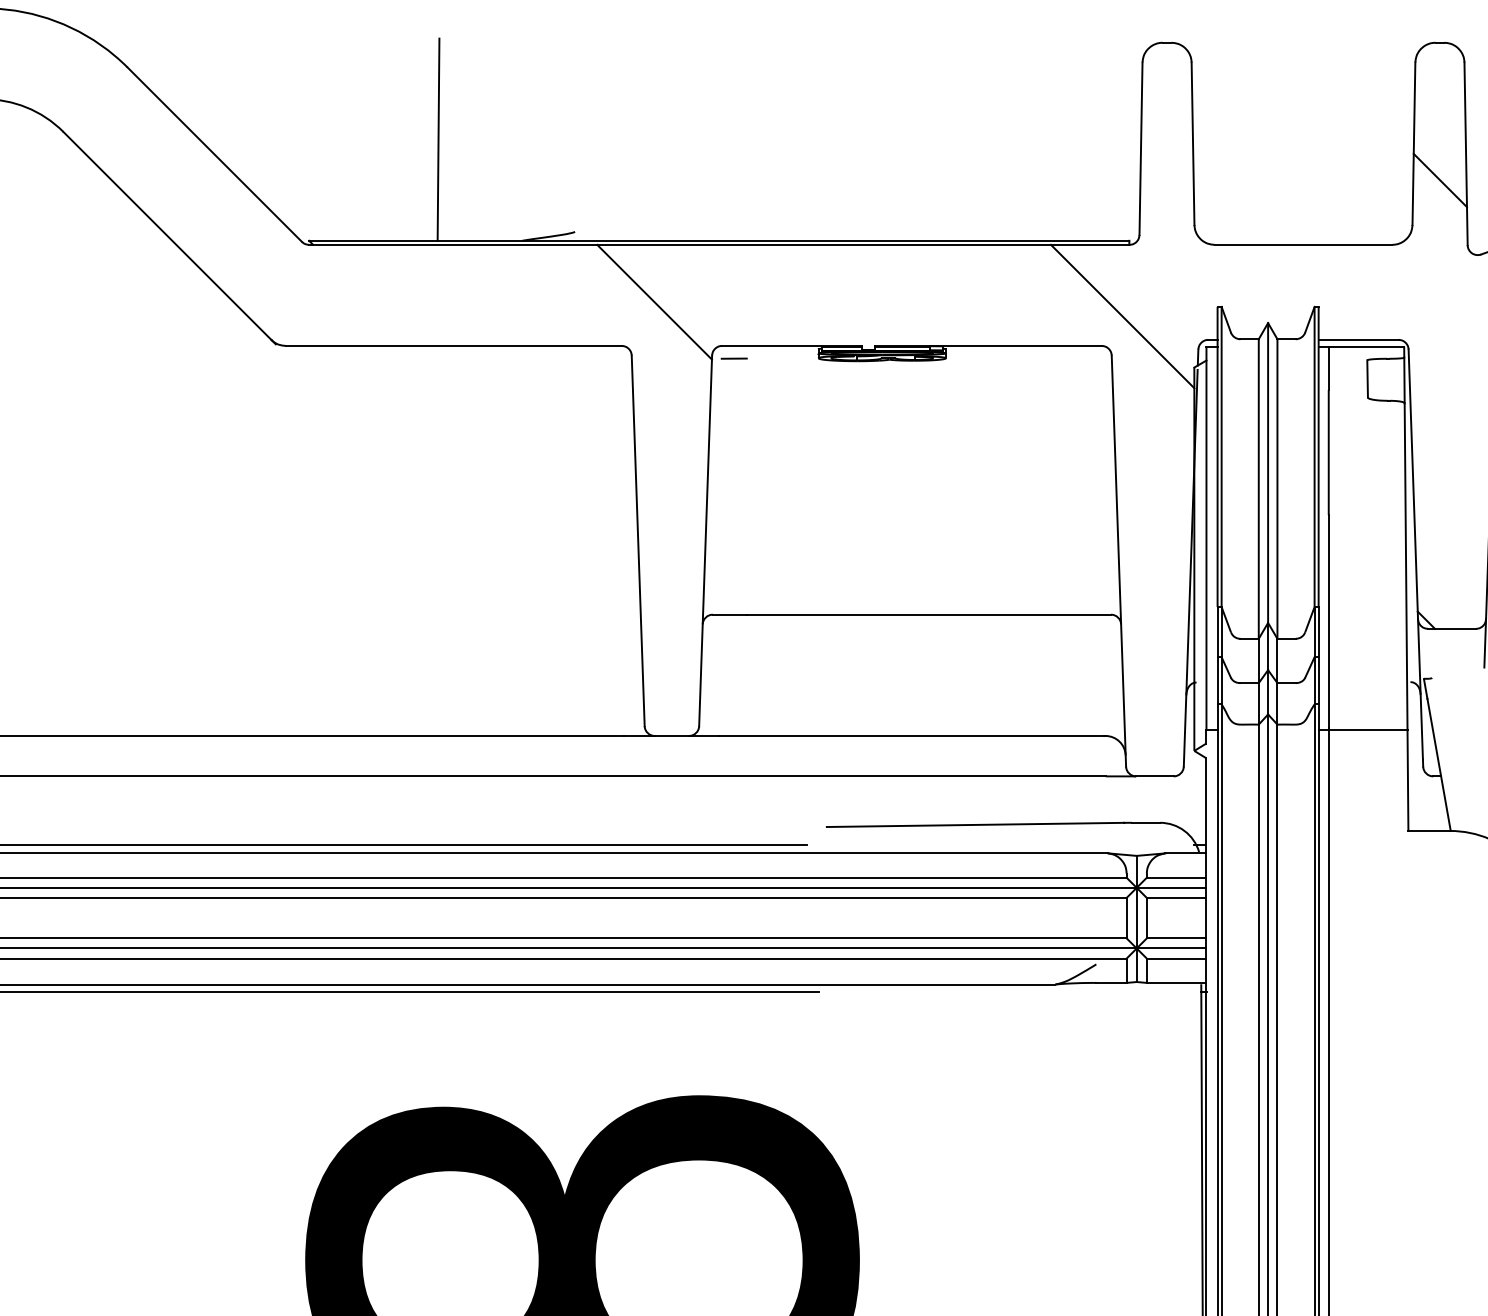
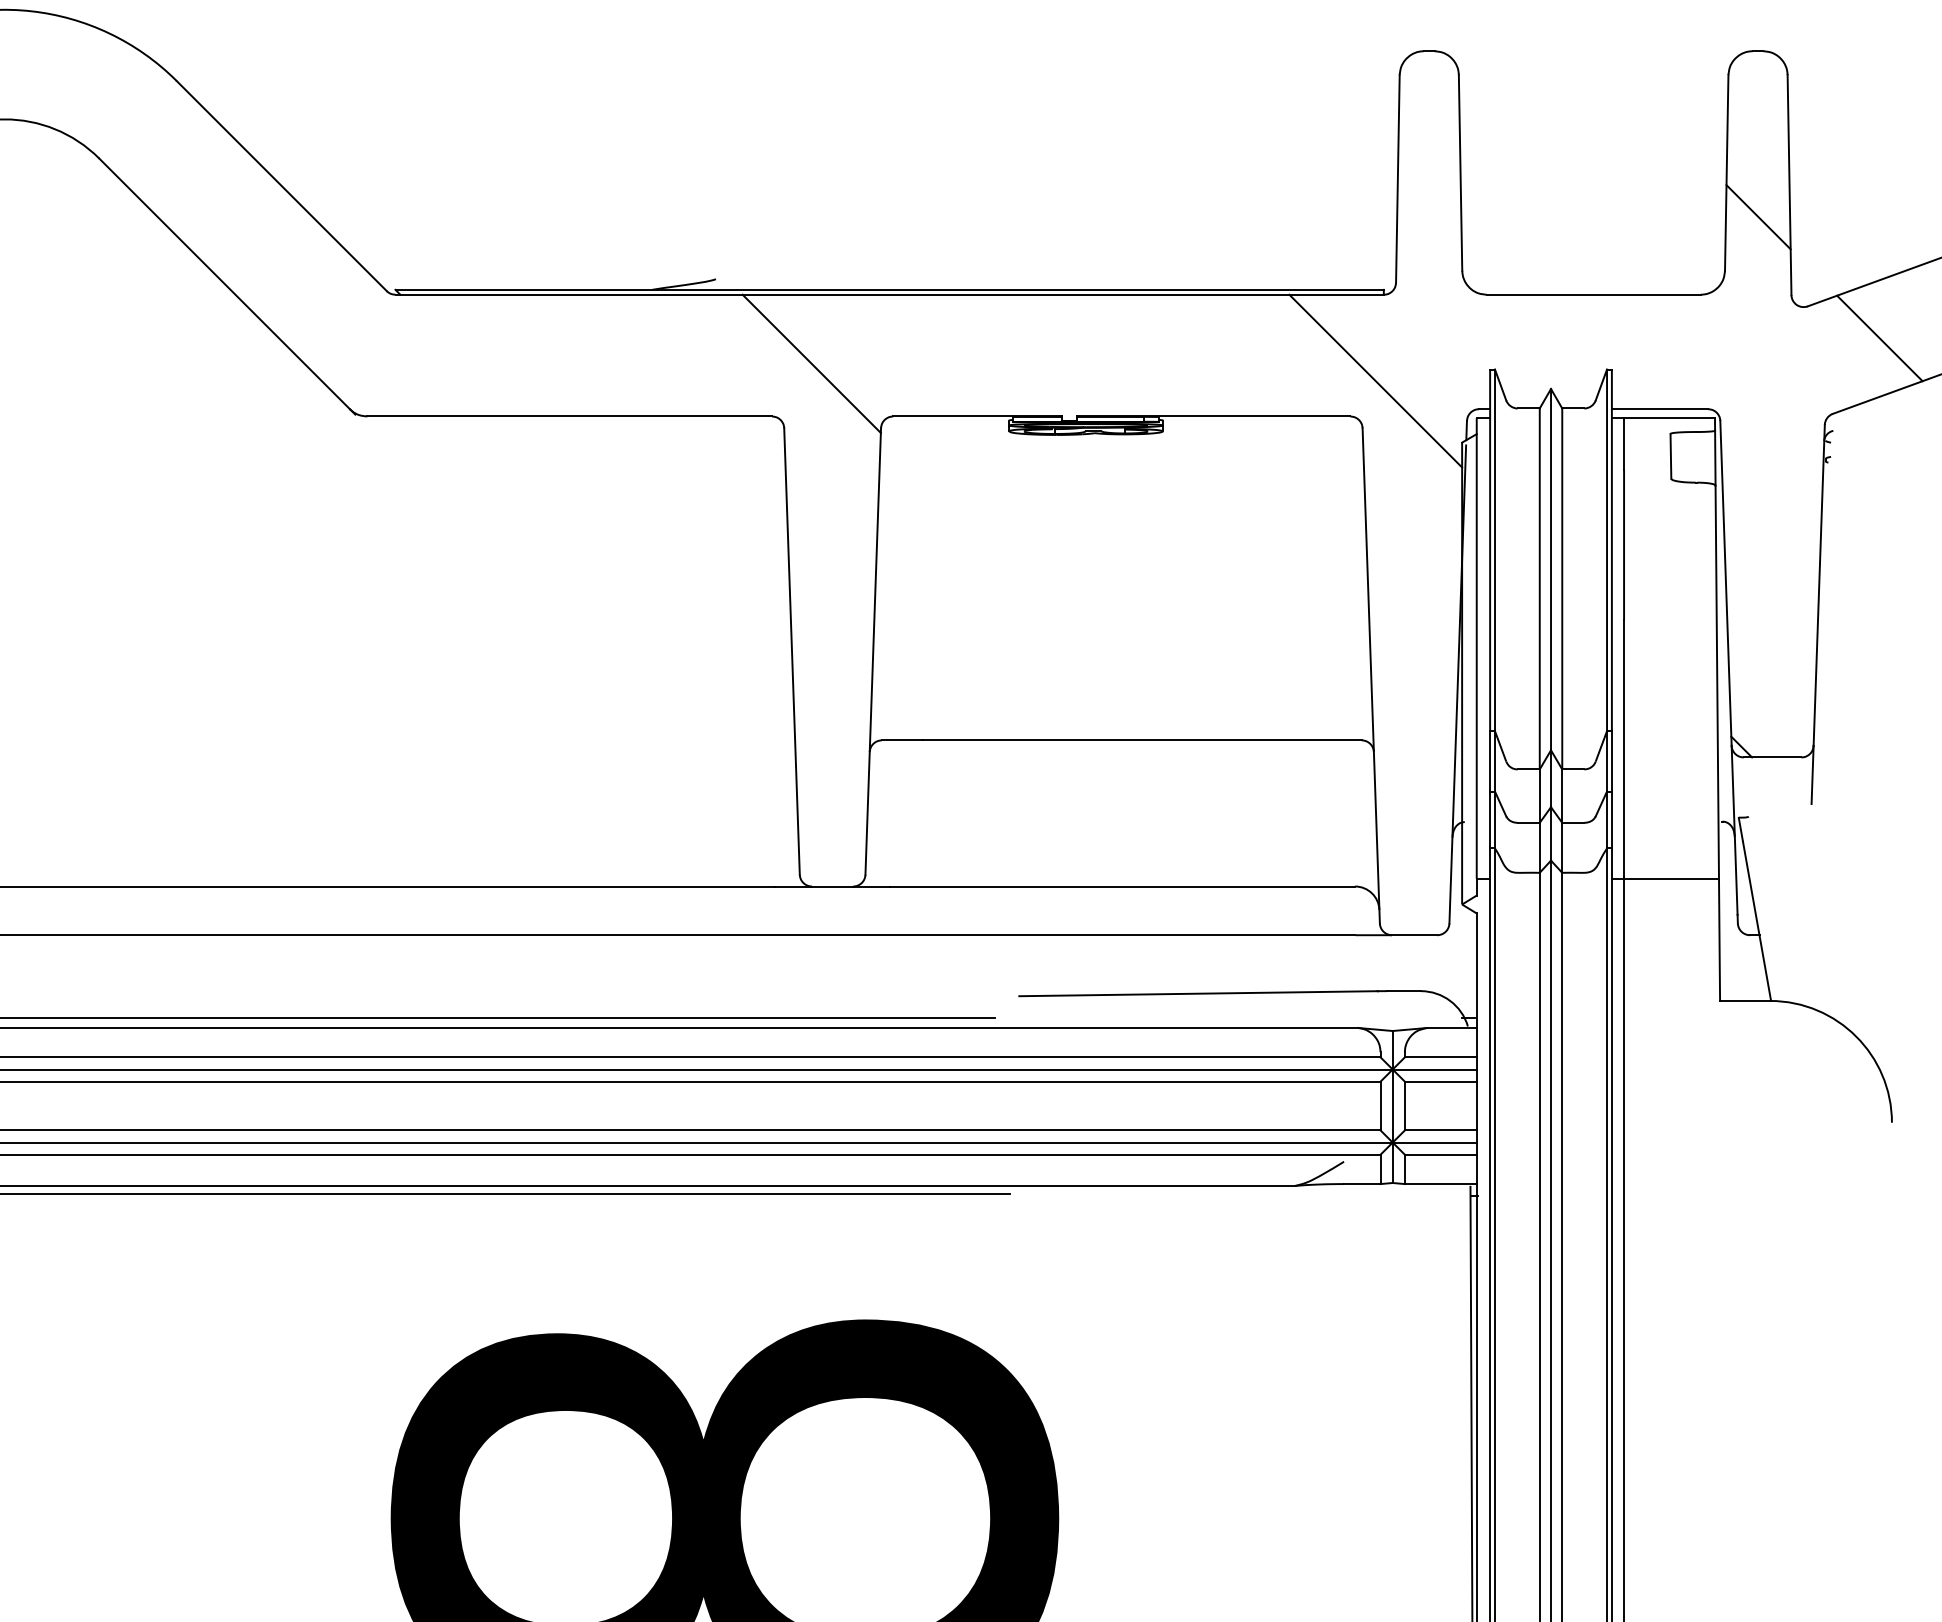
line: (438, 139) -> (551, 167), removed
line: (734, 358) -> (907, 431), removed

